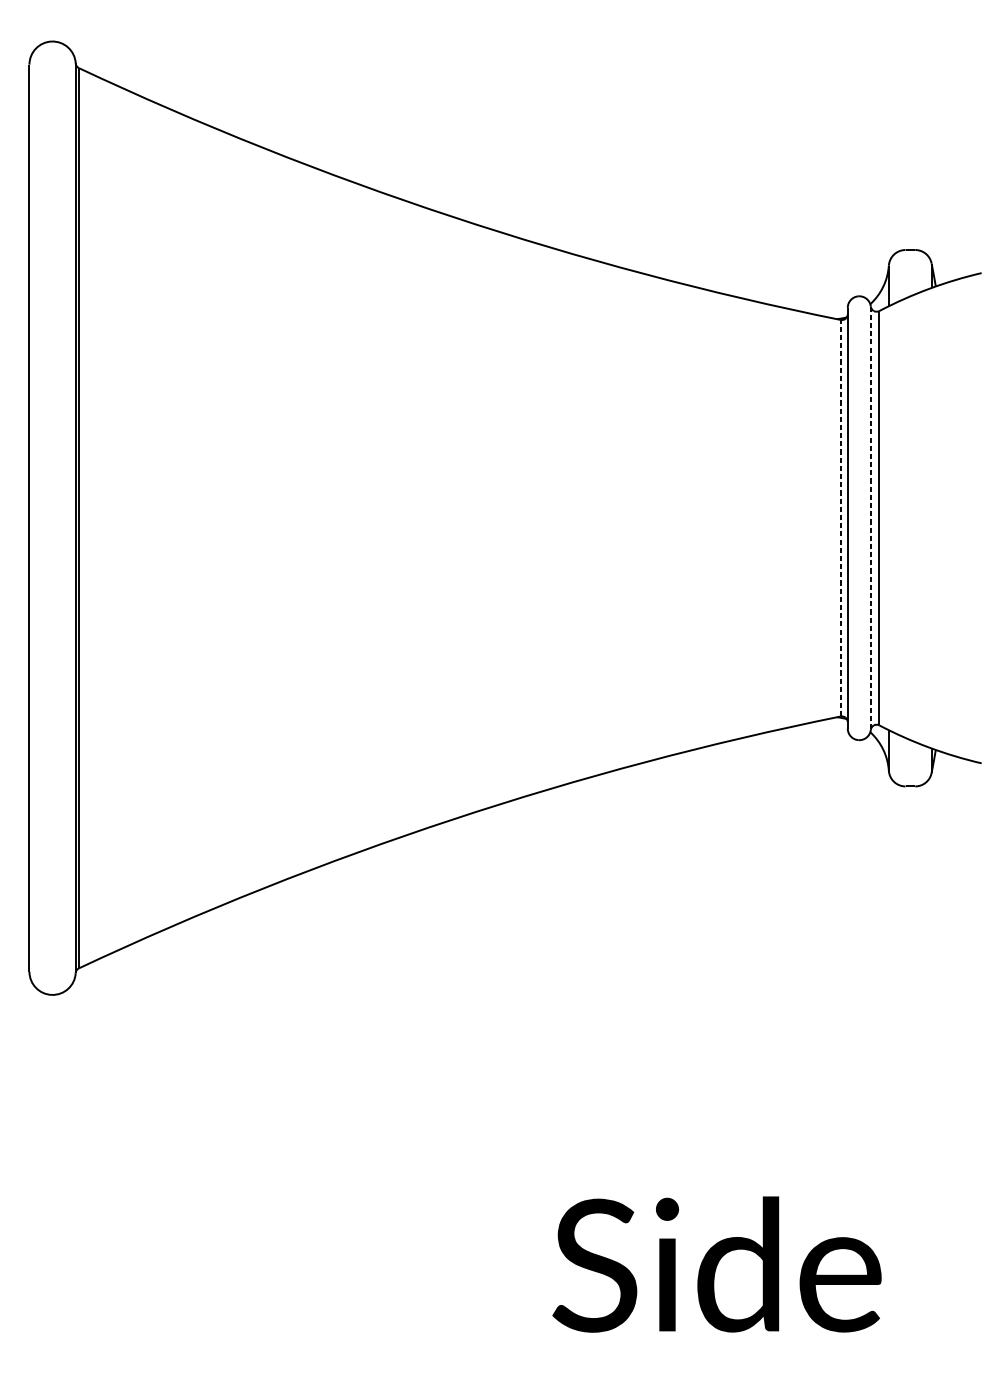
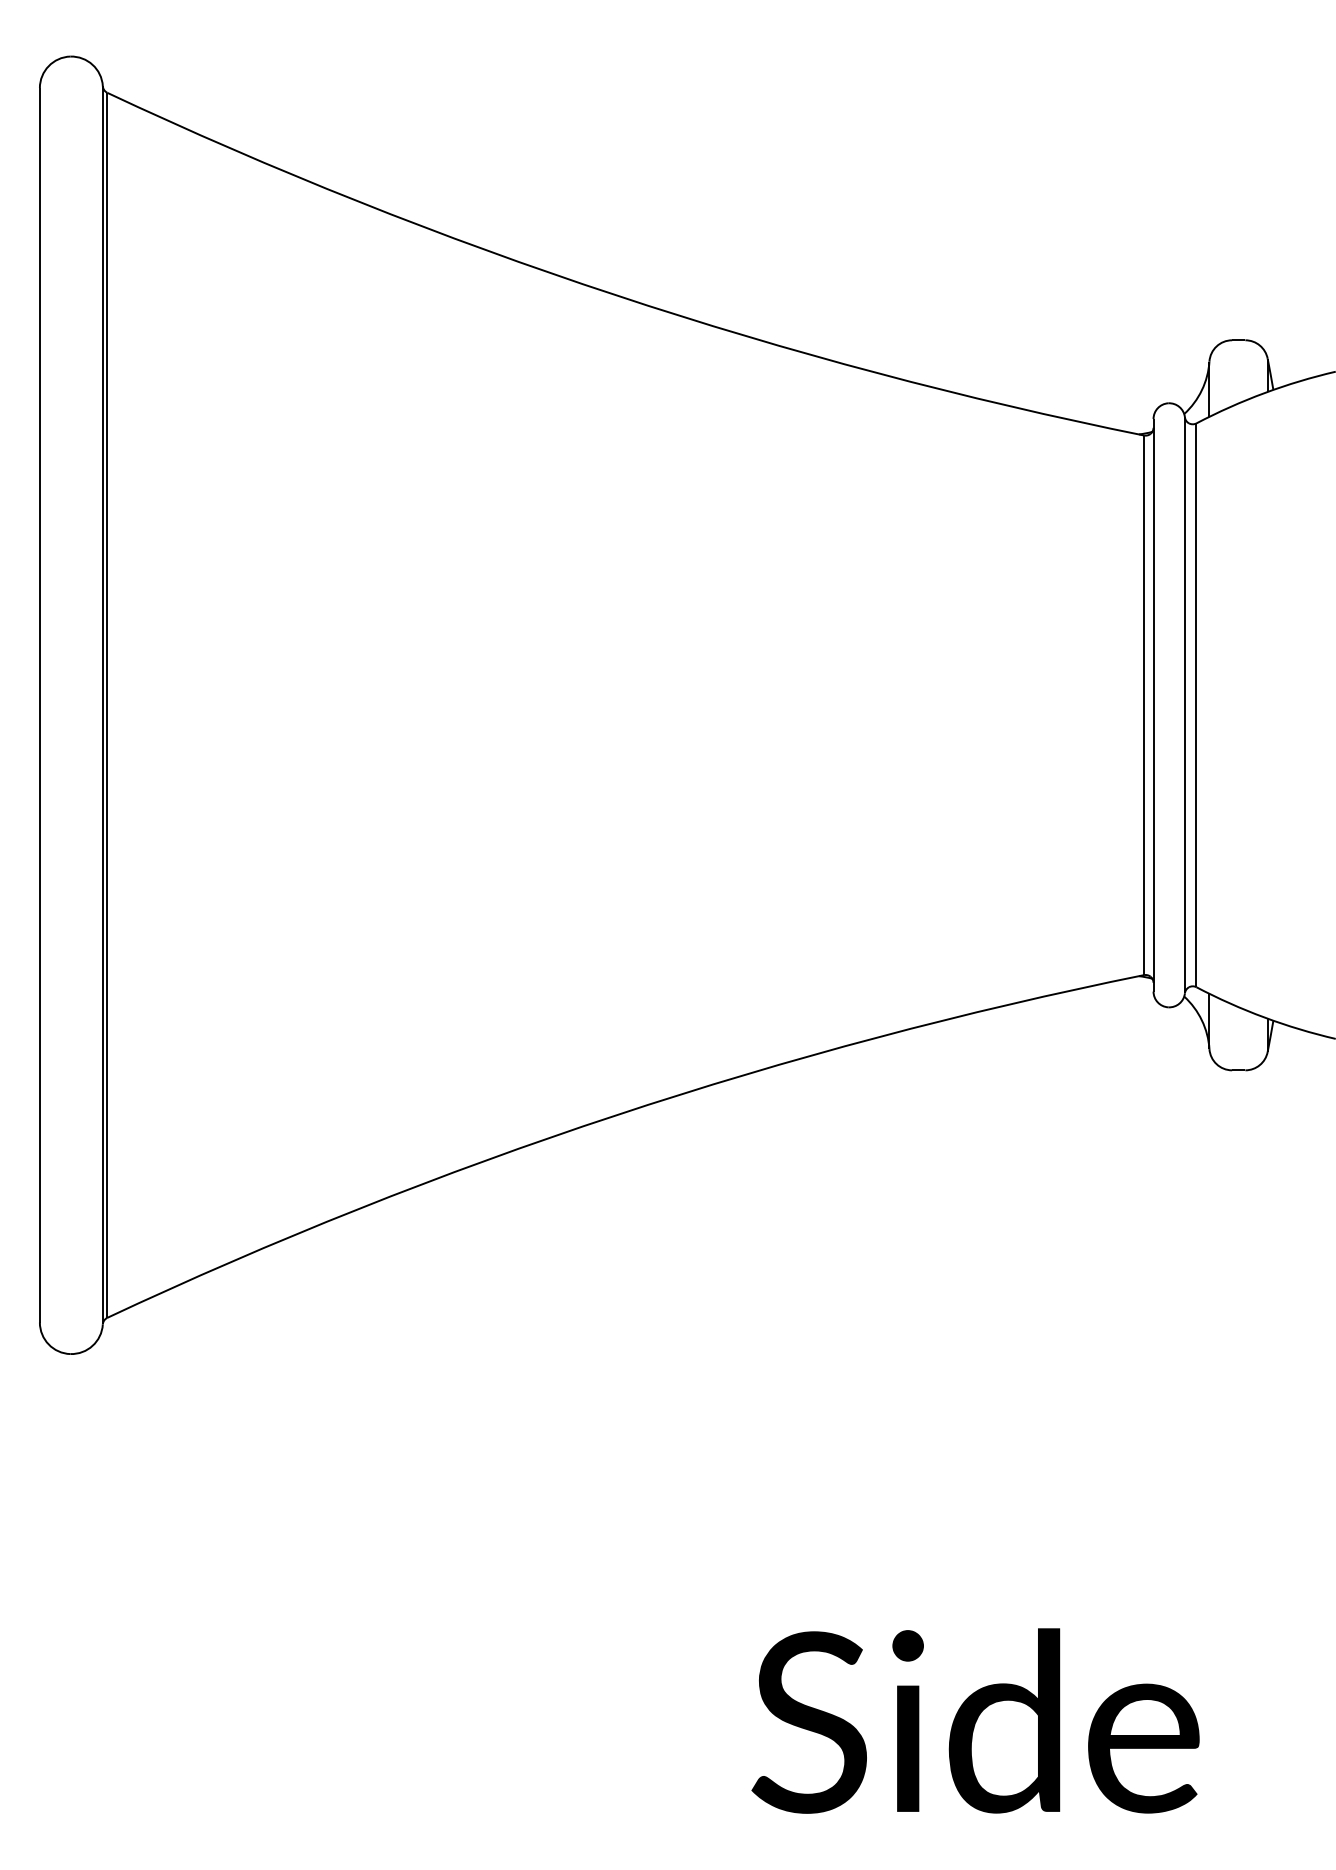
line: (841, 518) -> (1144, 705), dashed -> solid
line: (870, 518) -> (1184, 705), dashed -> solid

